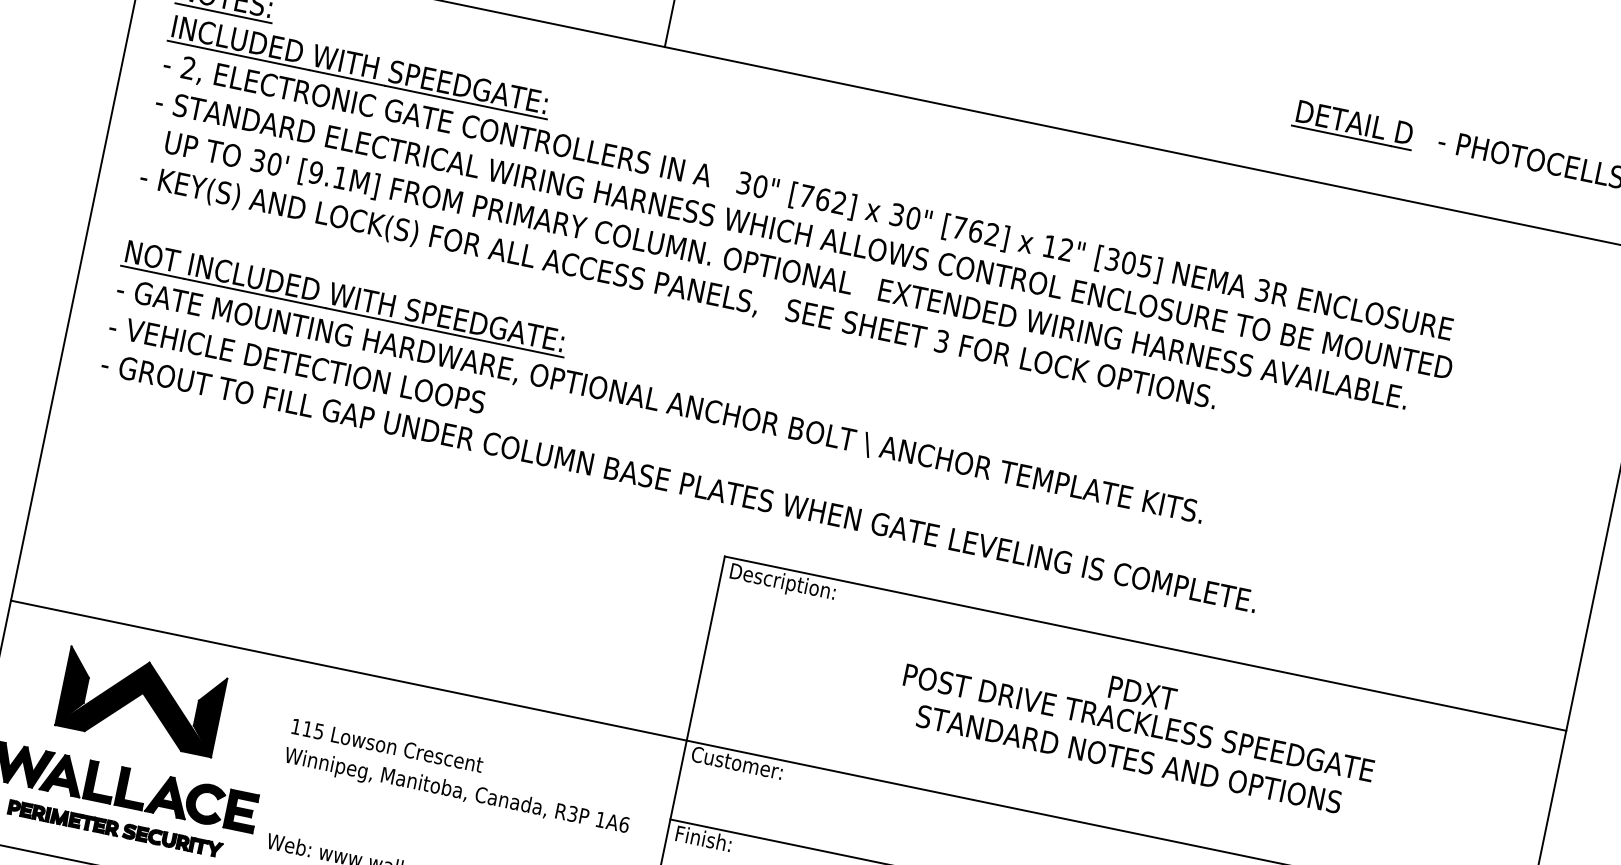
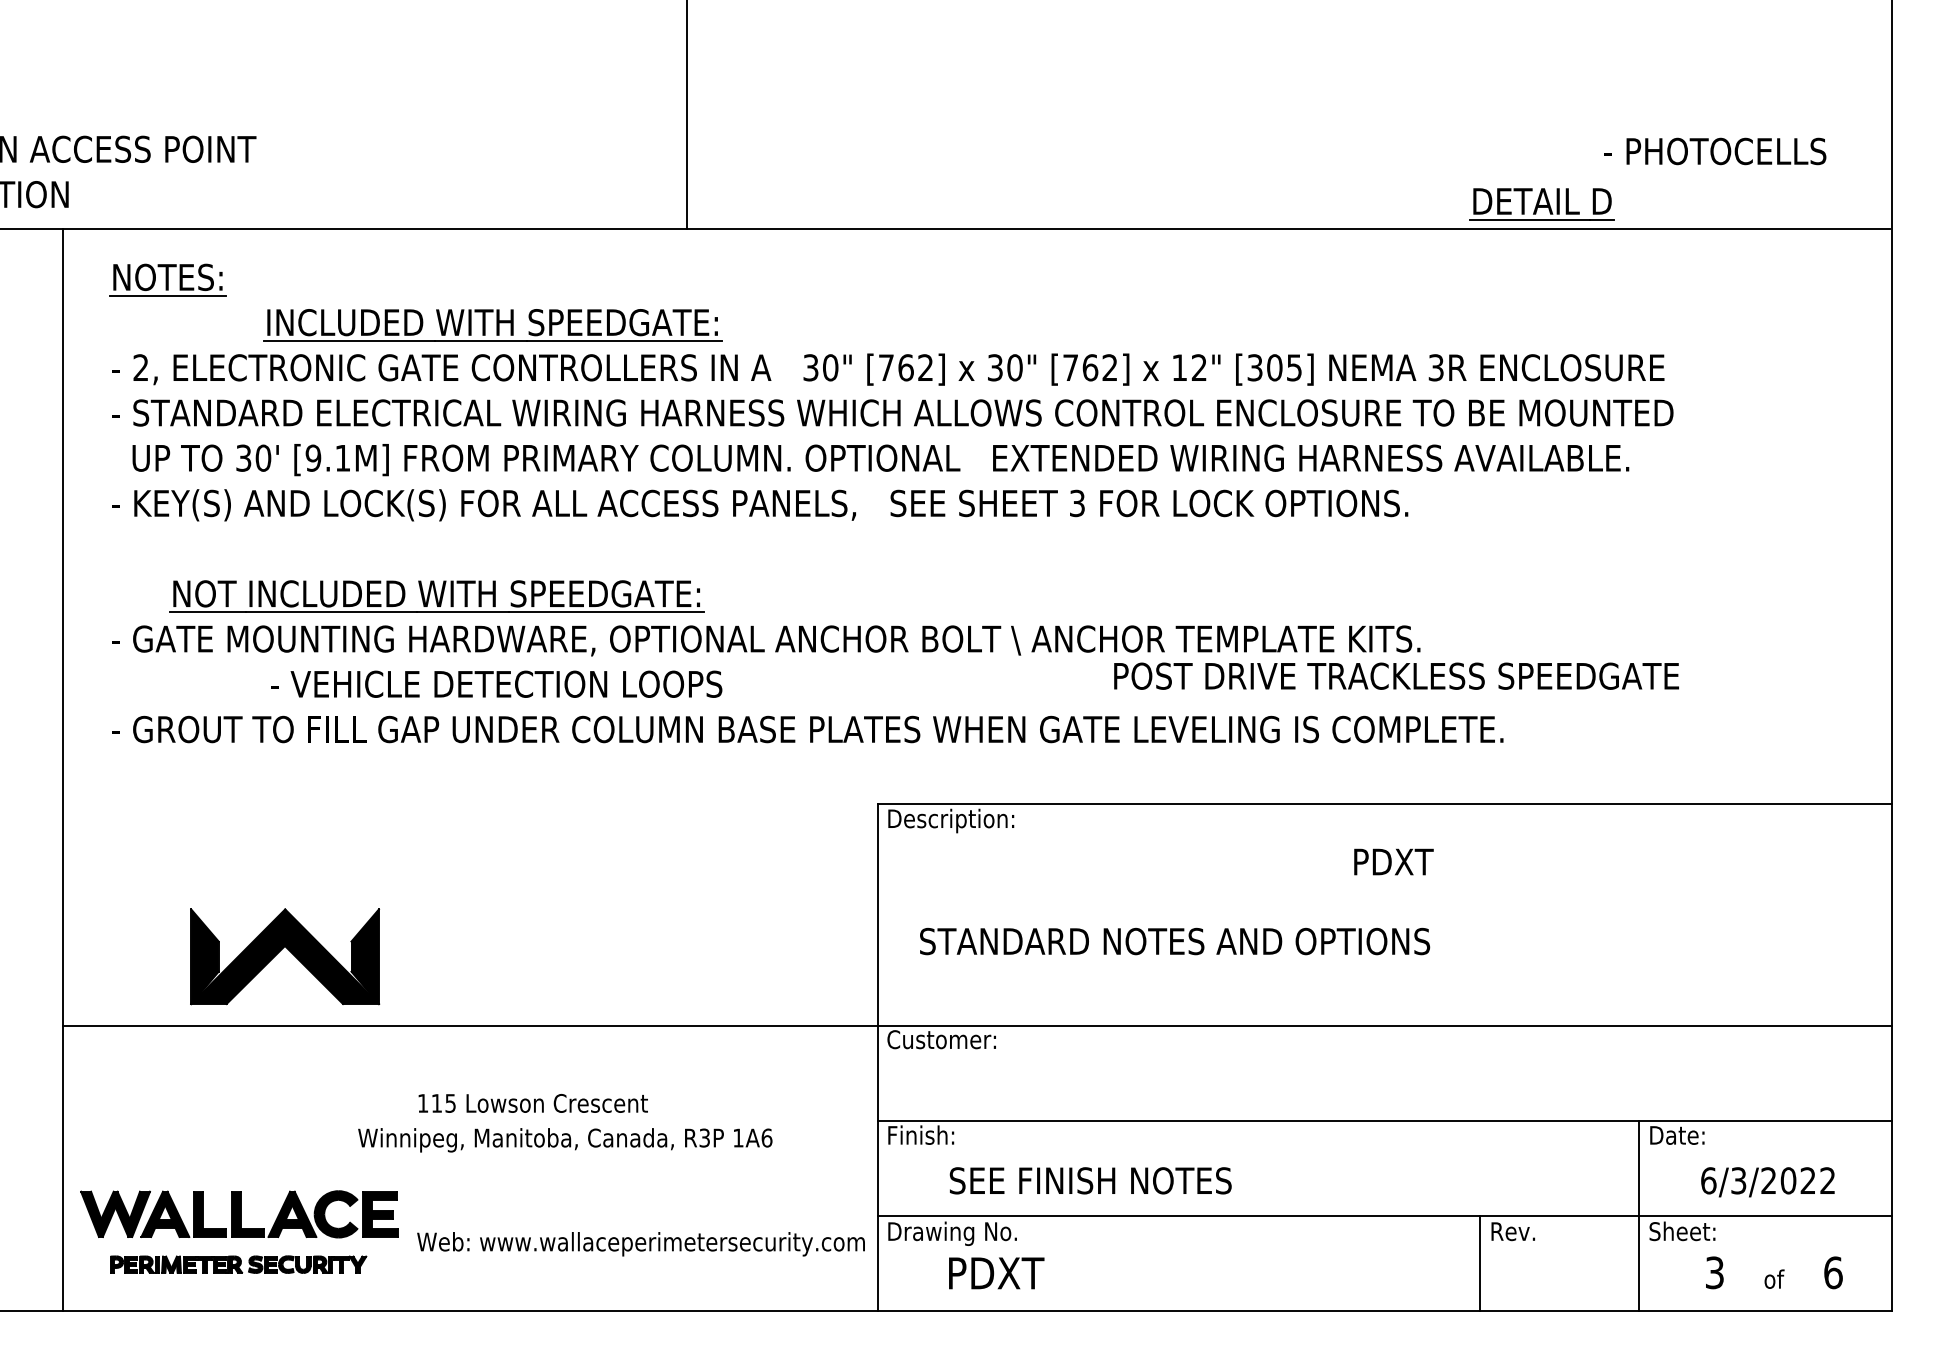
part: (359, 67) -> (492, 325), moved
part: (1353, 124) -> (1541, 204), moved
part: (344, 298) -> (436, 596), moved
text: (297, 363) -> (496, 683), moved
part: (145, 698) -> (289, 951), moved
text: (1139, 722) -> (1396, 675), moved
text: (1129, 759) -> (1175, 941), moved
text: (456, 792) -> (565, 1140), moved

